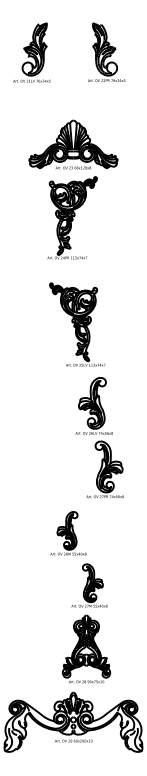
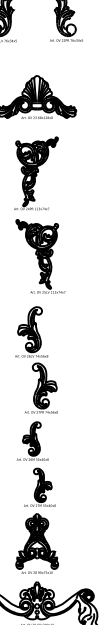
part: (72, 217) -> (36, 173), moved
part: (99, 437) -> (36, 359), moved
part: (86, 623) -> (37, 521), moved

